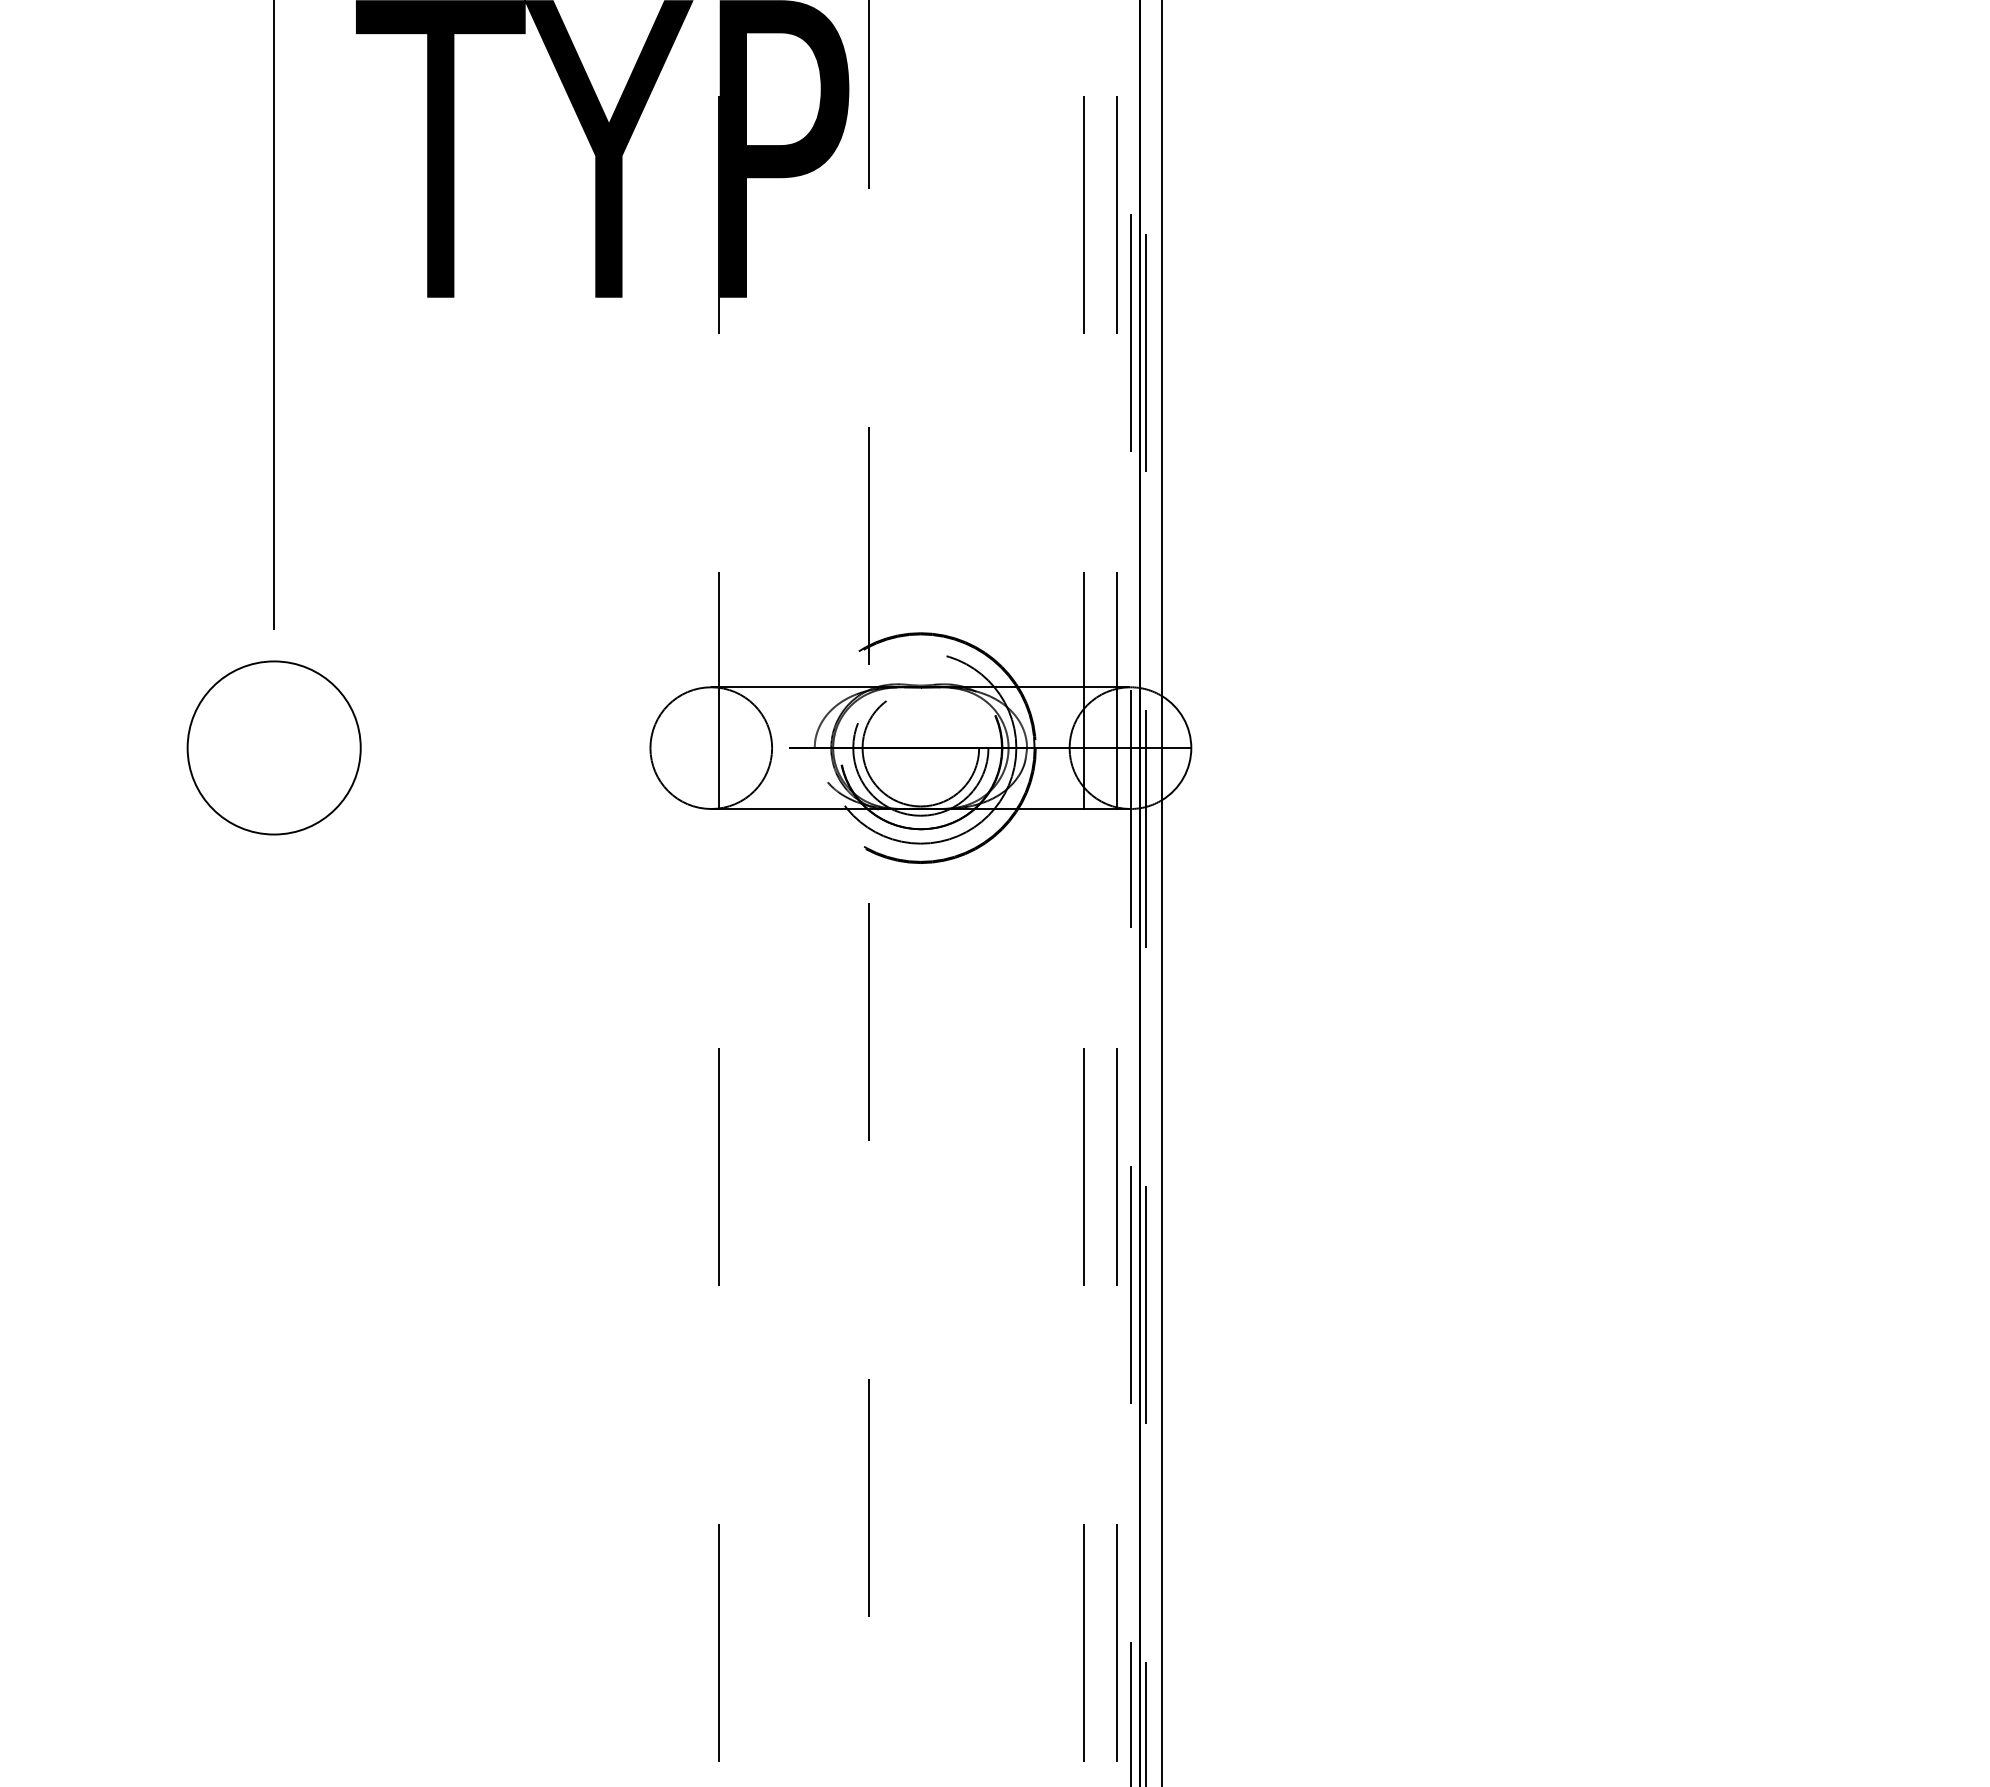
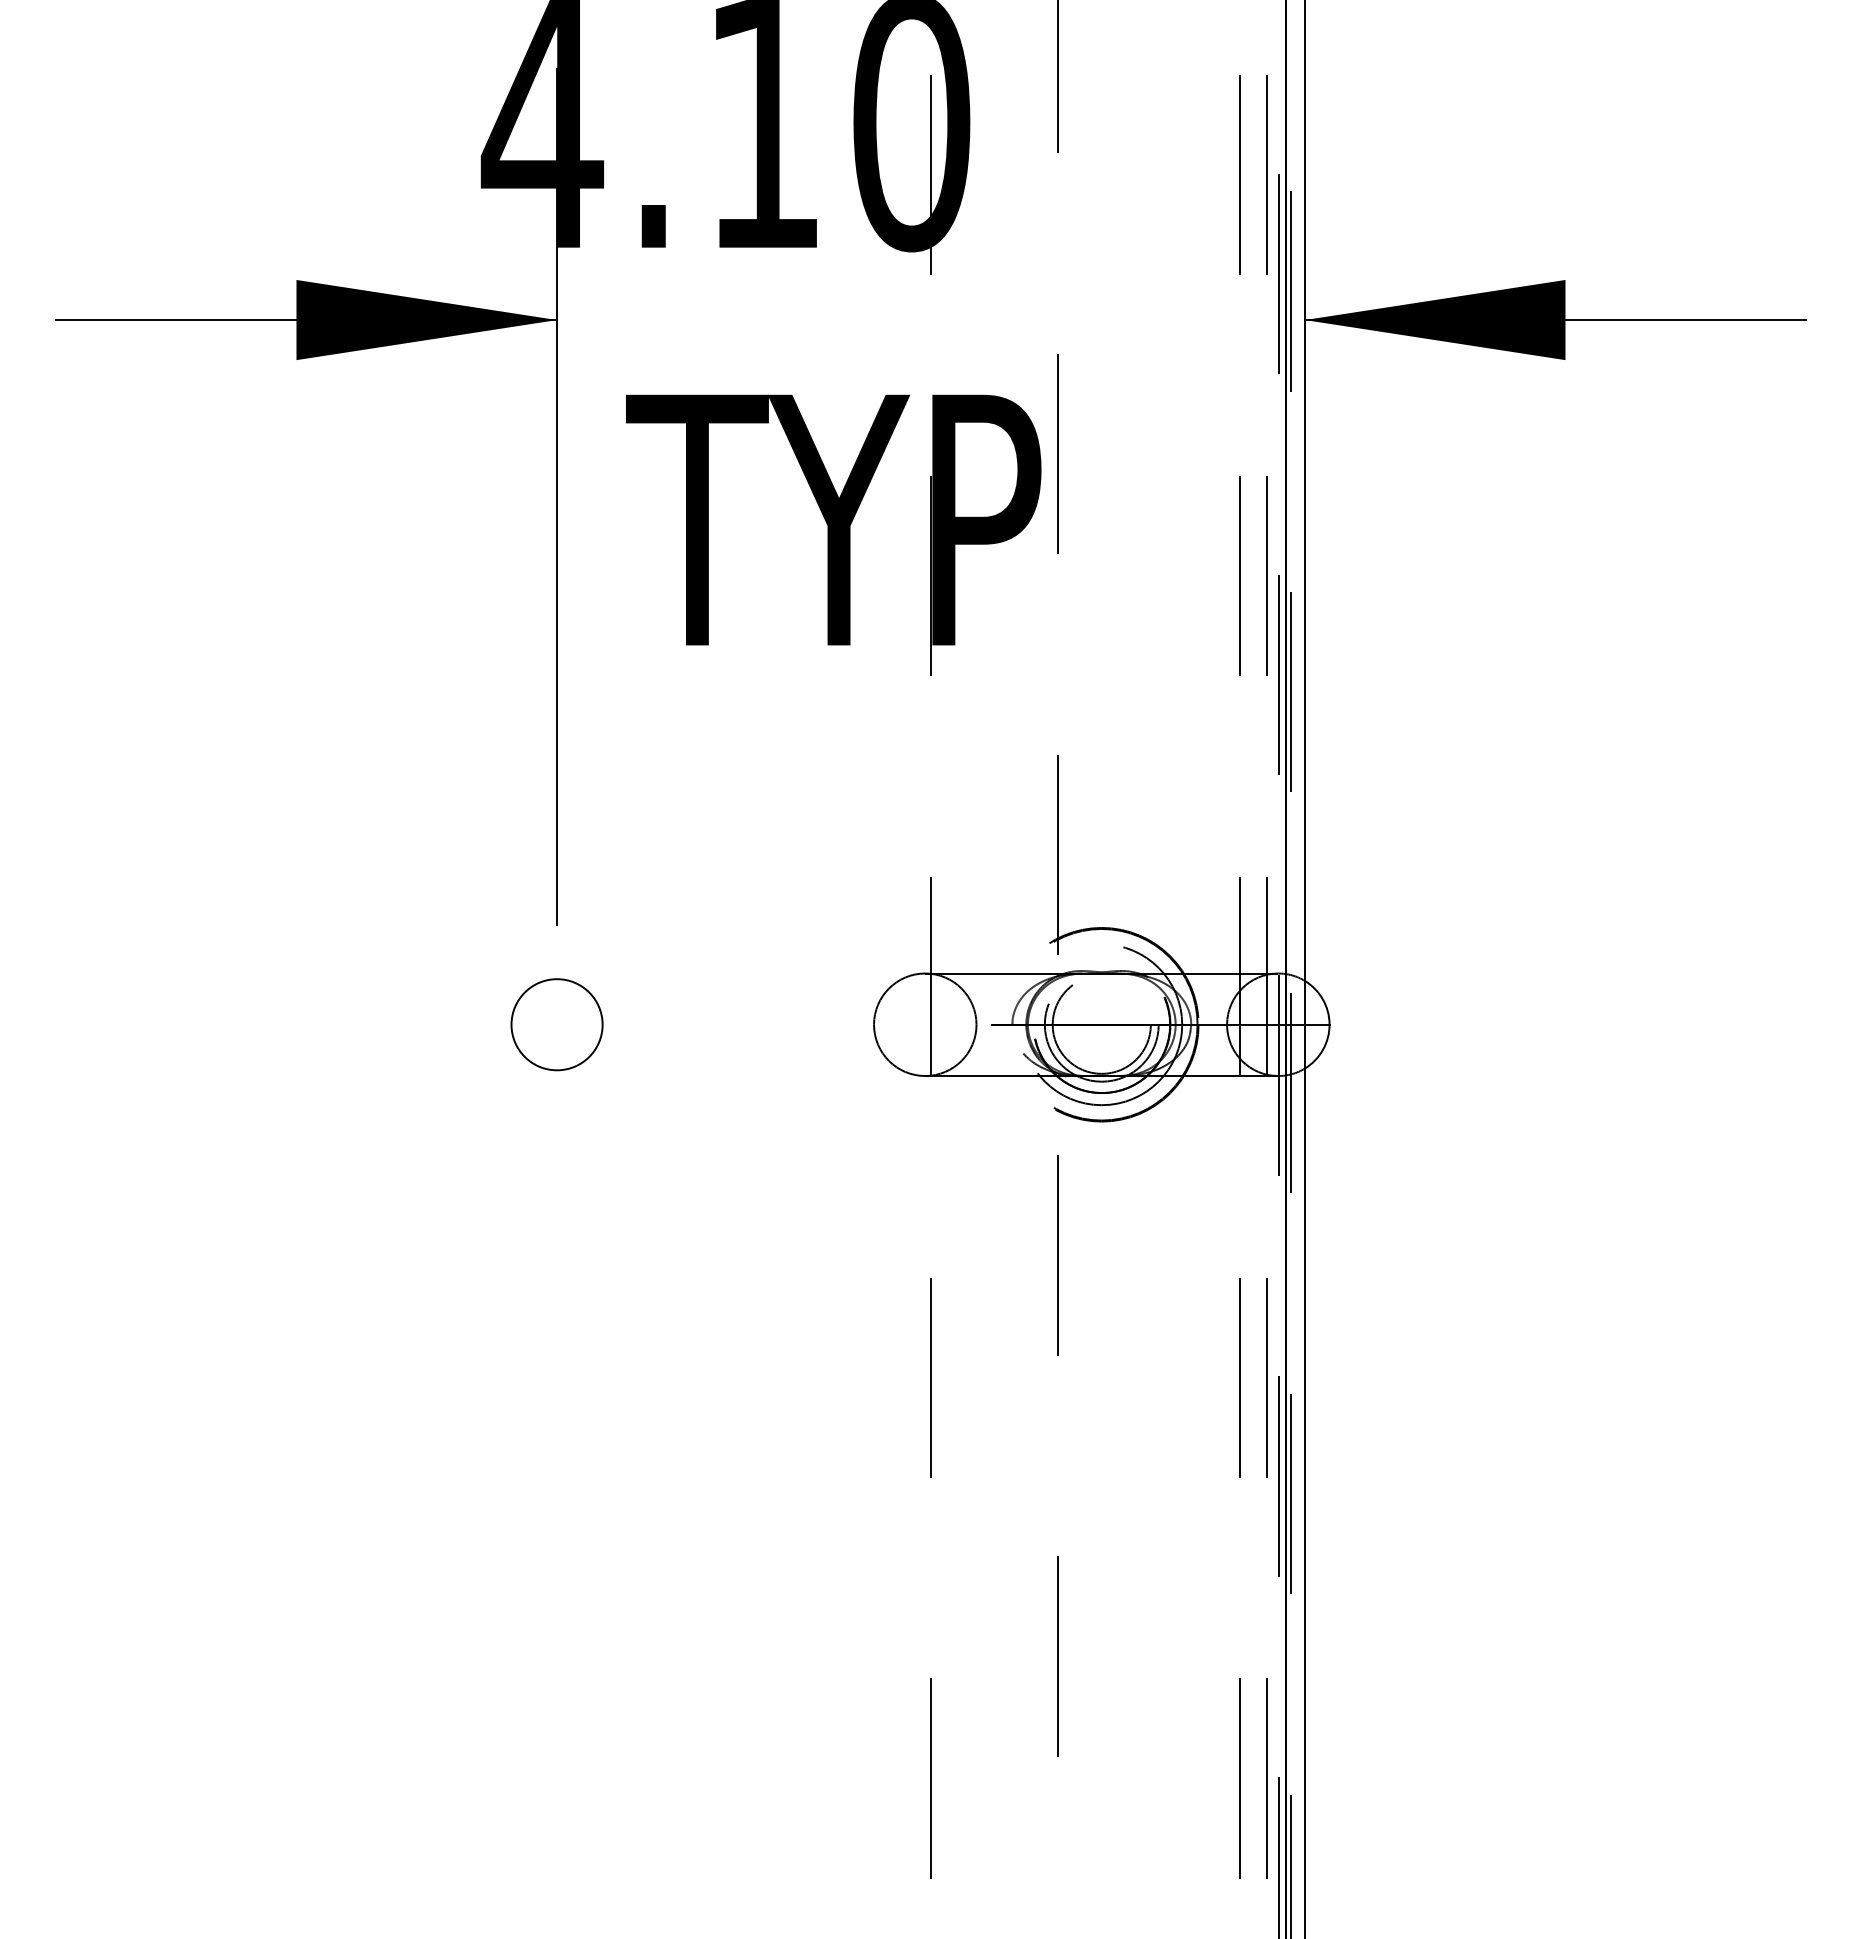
circle: (273, 747) -> (556, 1024), size x0.62

